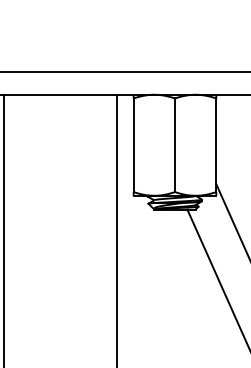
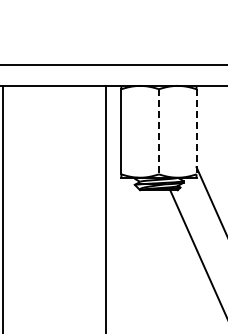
line: (174, 144) -> (158, 131), solid -> dashed
line: (216, 144) -> (196, 131), solid -> dashed

